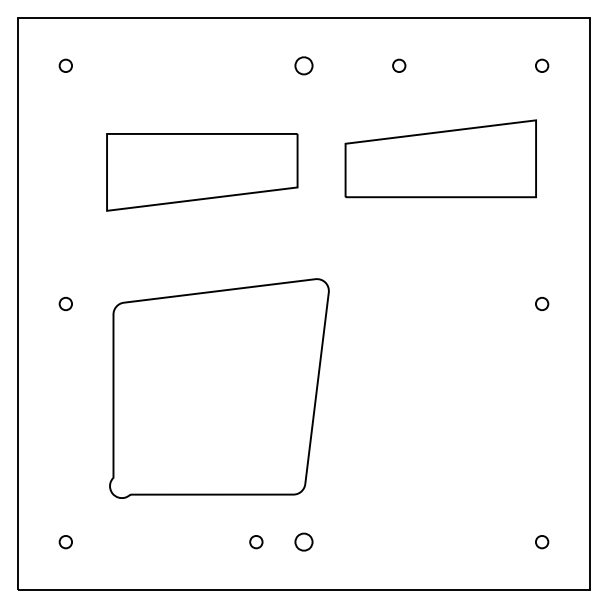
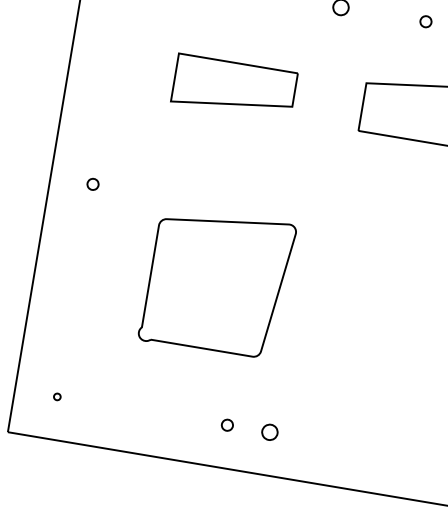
part: (202, 172) -> (234, 87), size x0.7
part: (219, 388) -> (217, 282), size x0.7
part: (65, 542) -> (57, 397), size x0.6

